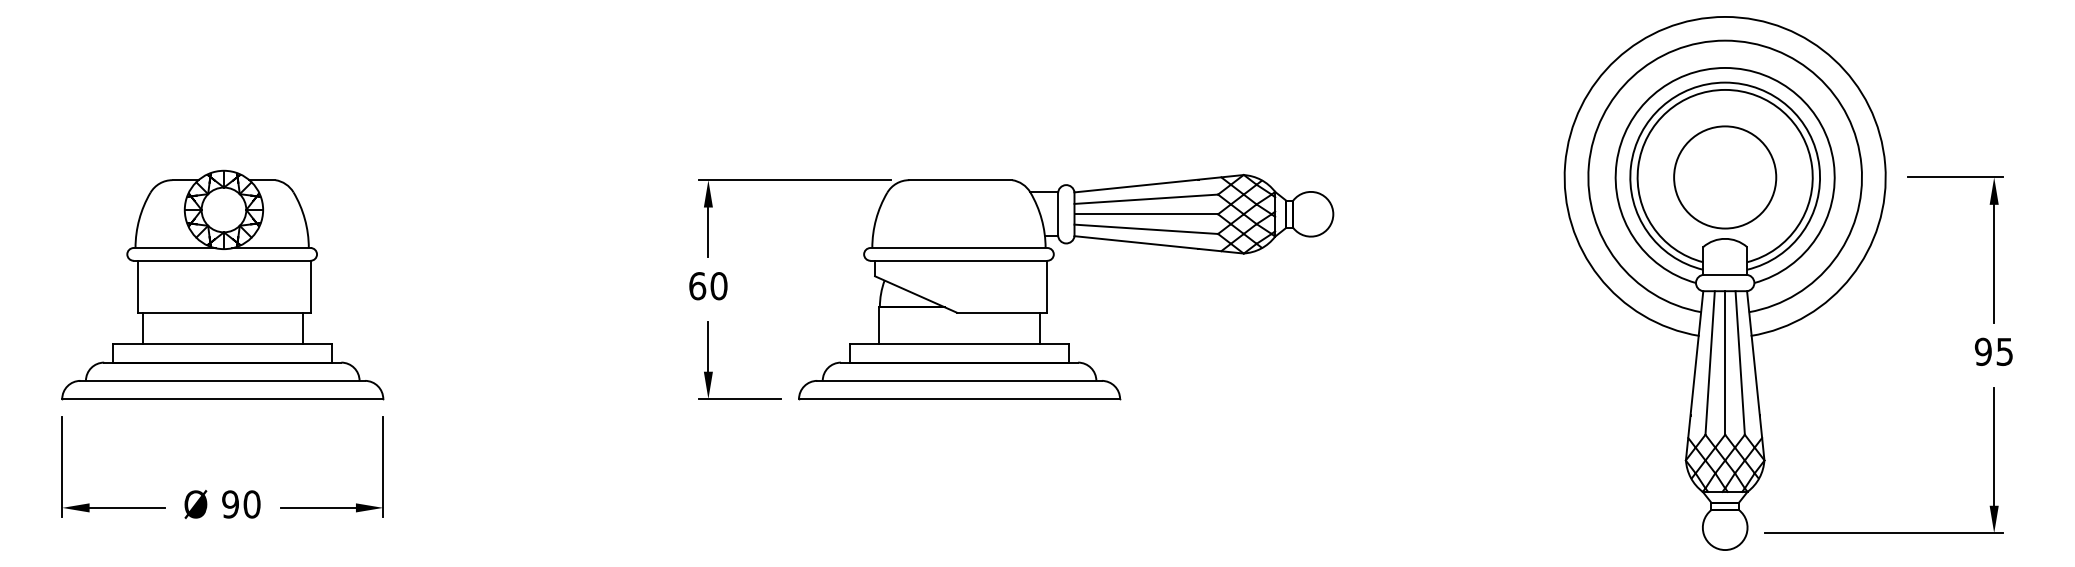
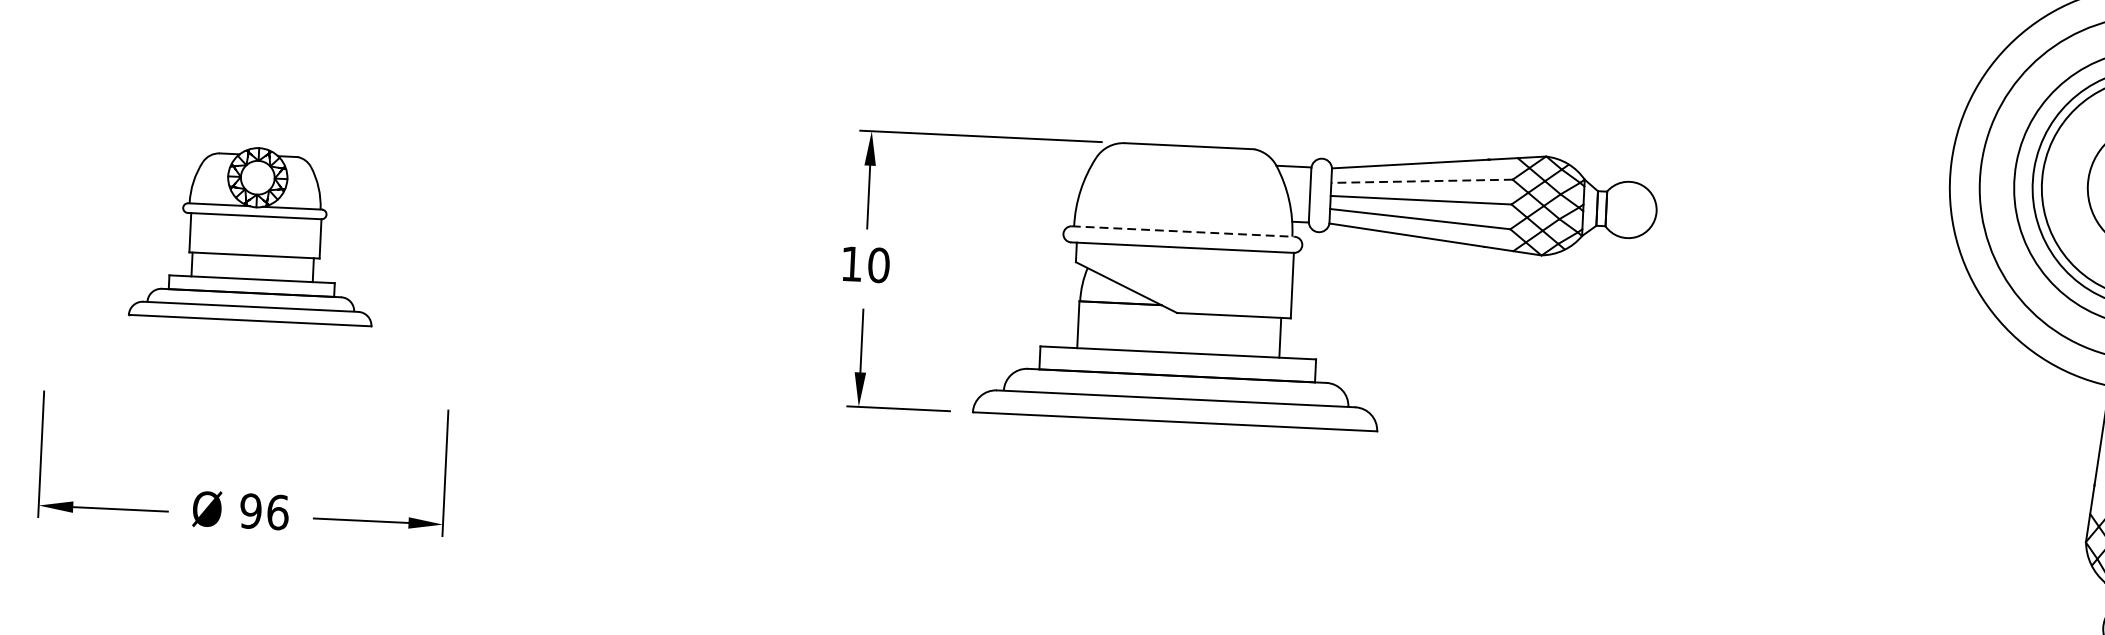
line: (1146, 199) -> (1422, 181), solid -> dashed
line: (959, 248) -> (1183, 232), solid -> dashed
part: (222, 284) -> (253, 233), size x0.6
text: (697, 286) -> (851, 264), 60 -> 10
text: (251, 504) -> (277, 512), 90 -> 96

